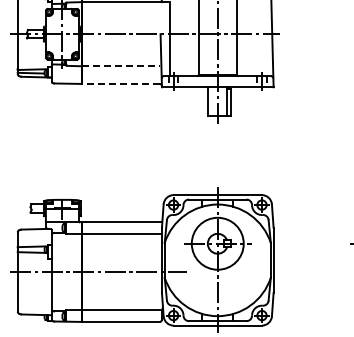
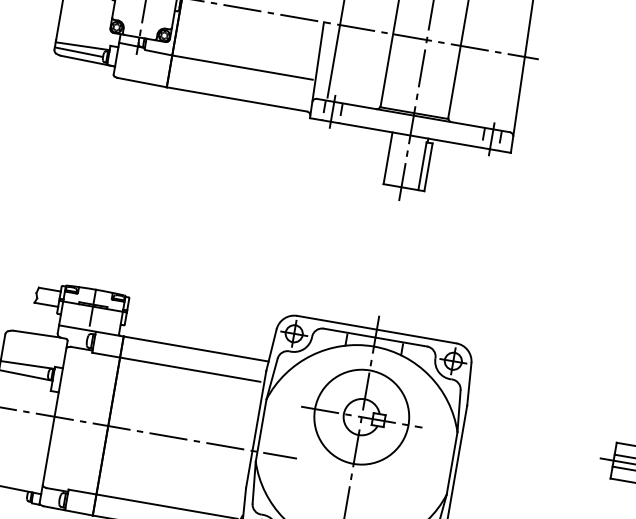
line: (121, 66) -> (243, 68), dashed -> solid
line: (120, 83) -> (236, 98), dashed -> solid

